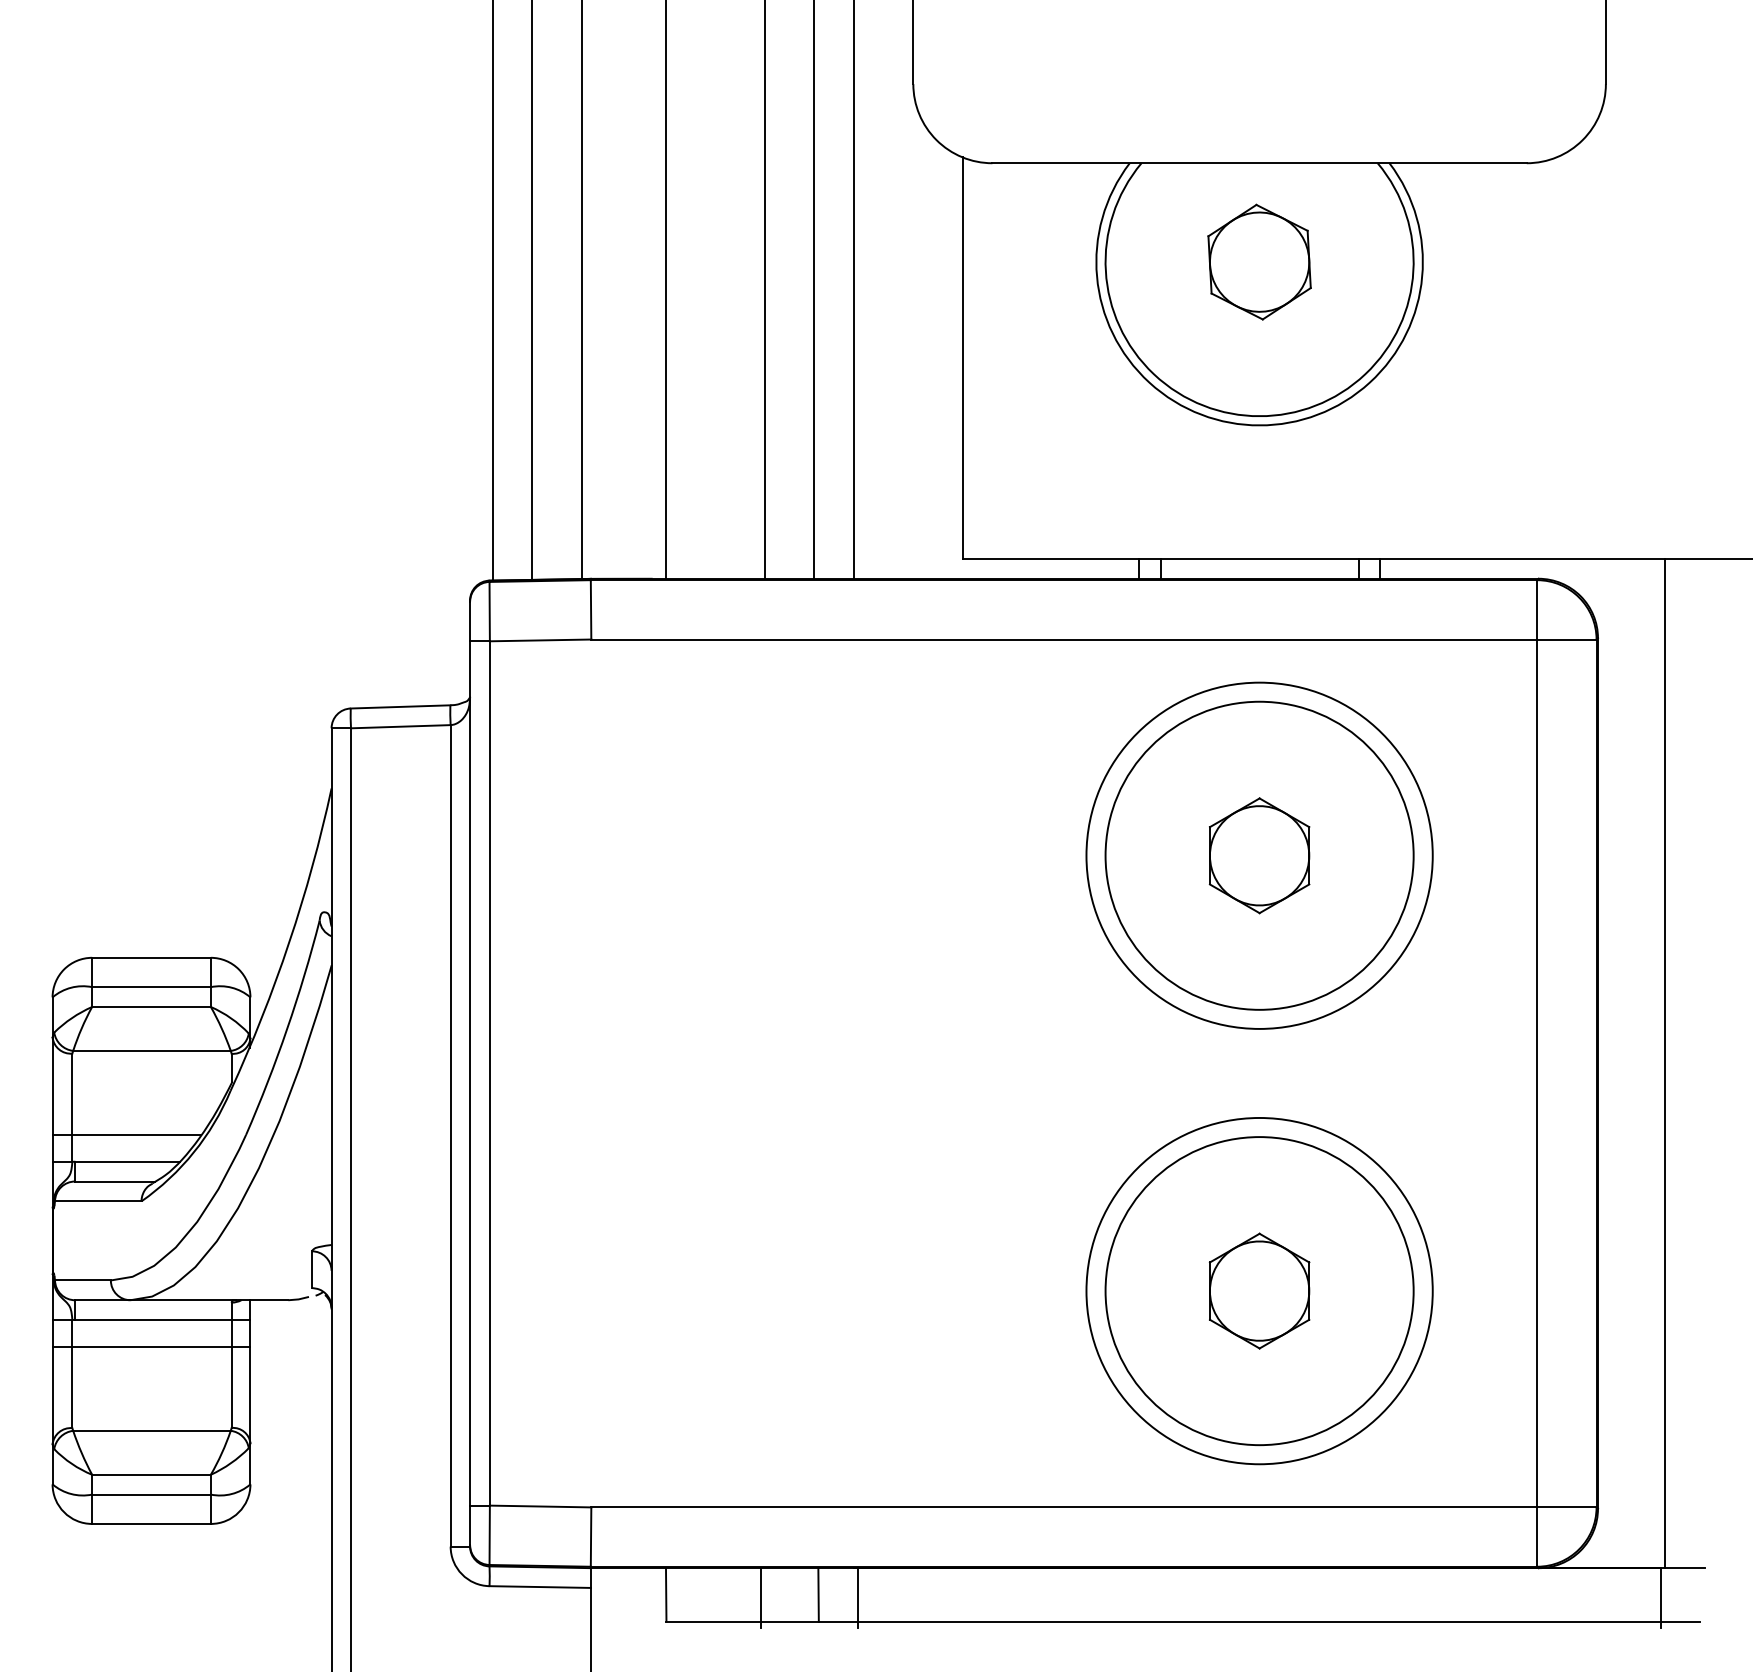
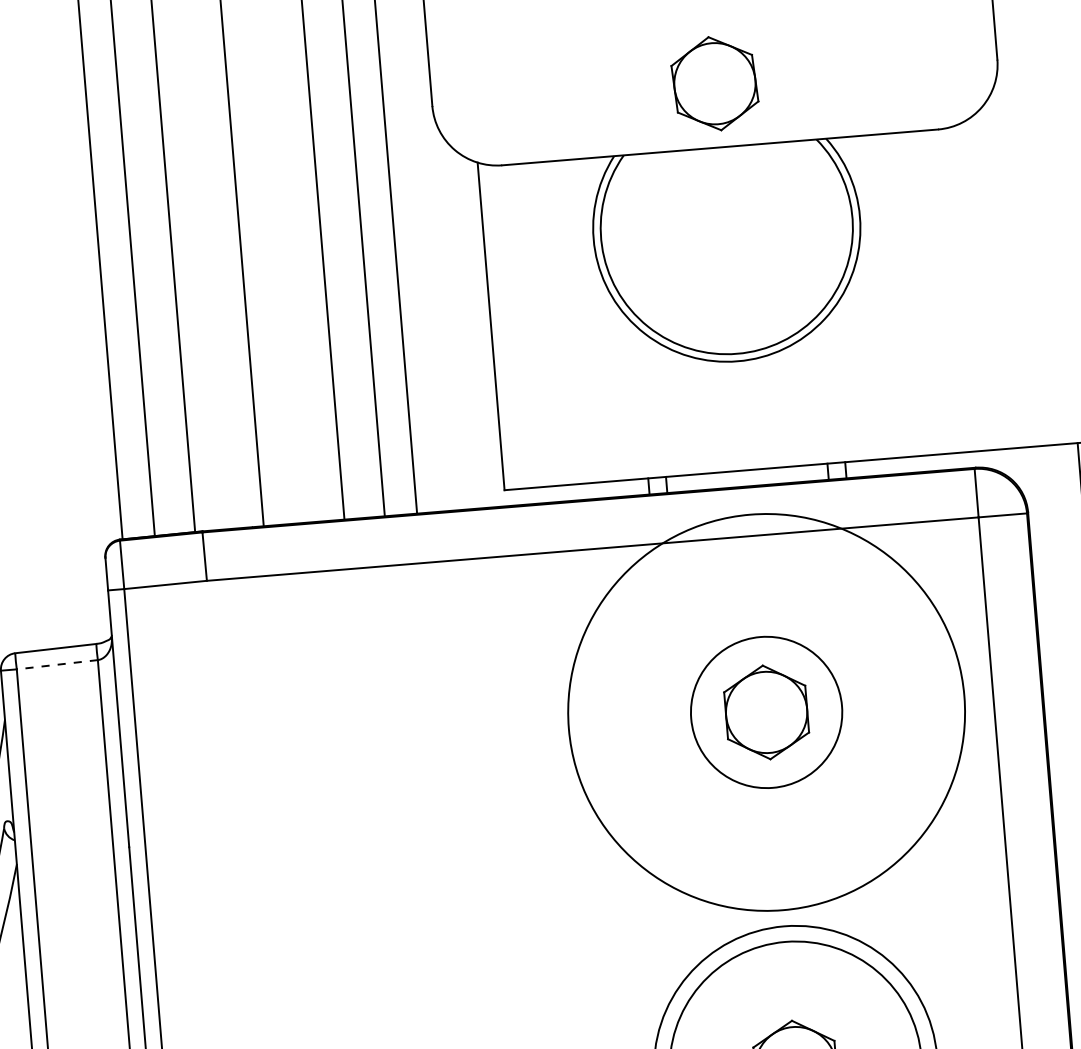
part: (1259, 261) -> (714, 83), moved
line: (400, 726) -> (57, 664), solid -> dashed
circle: (1259, 855) -> (766, 712), size x0.6
circle: (1259, 855) -> (766, 712), size x1.4

